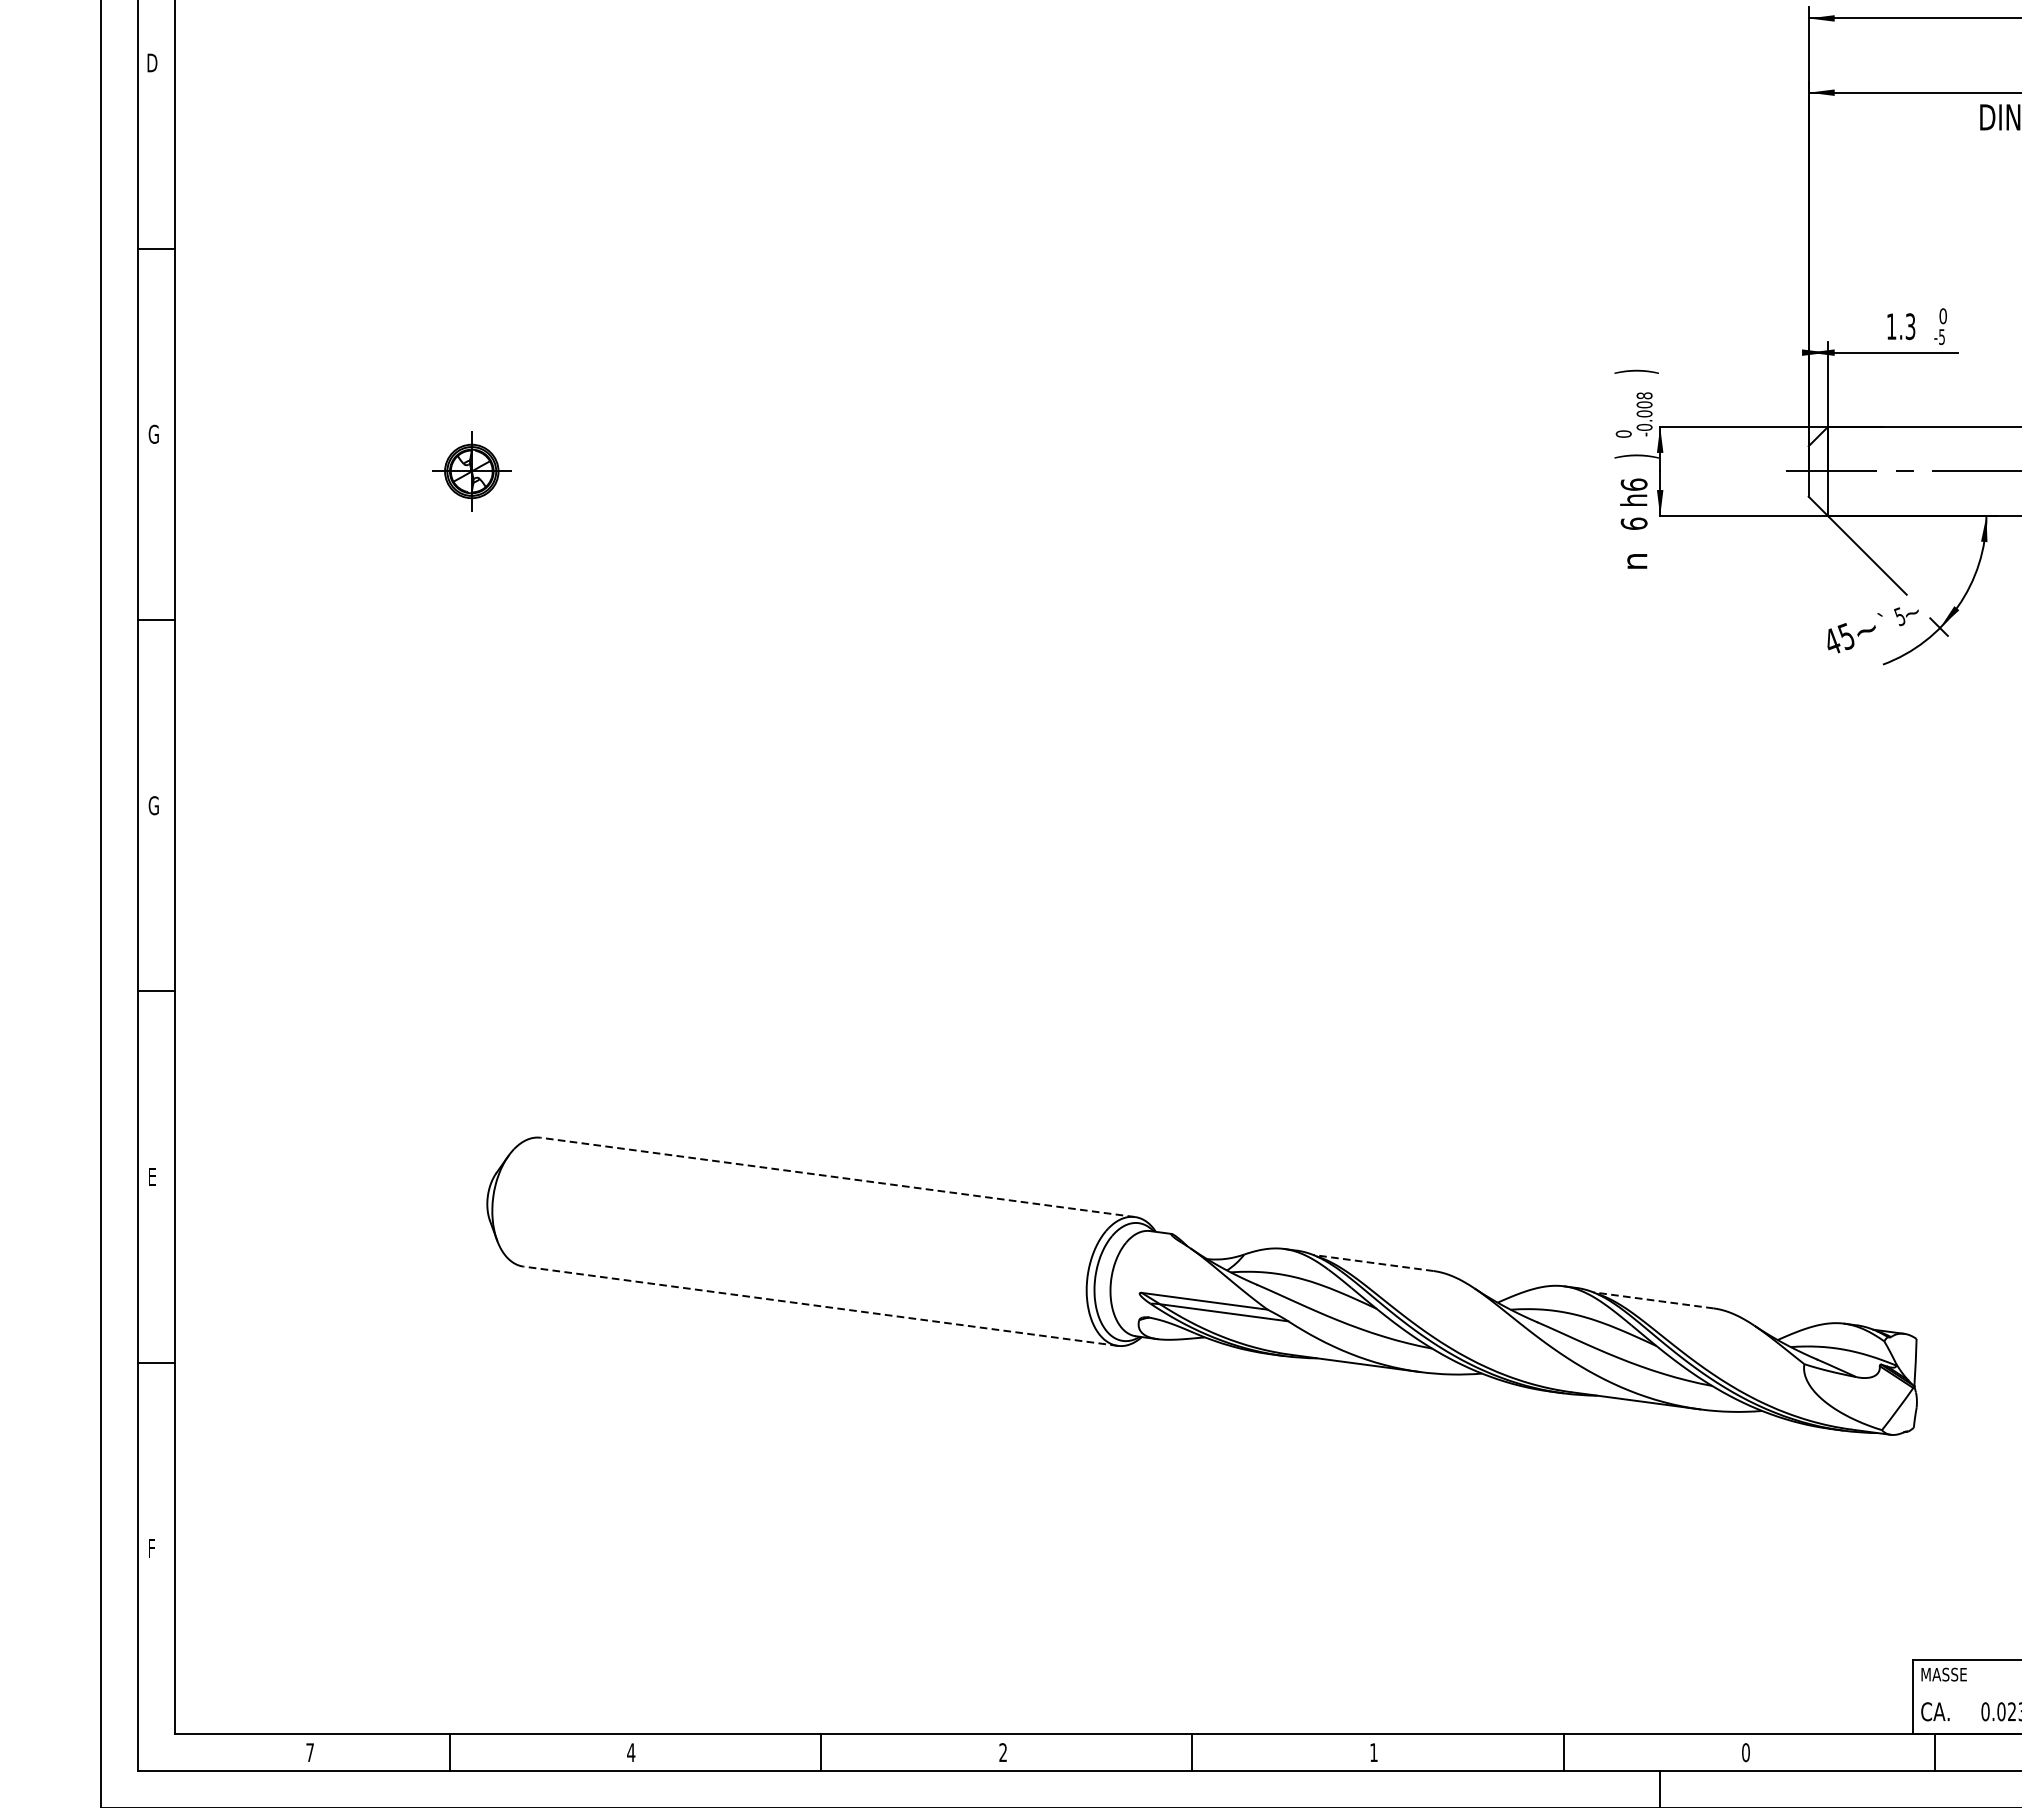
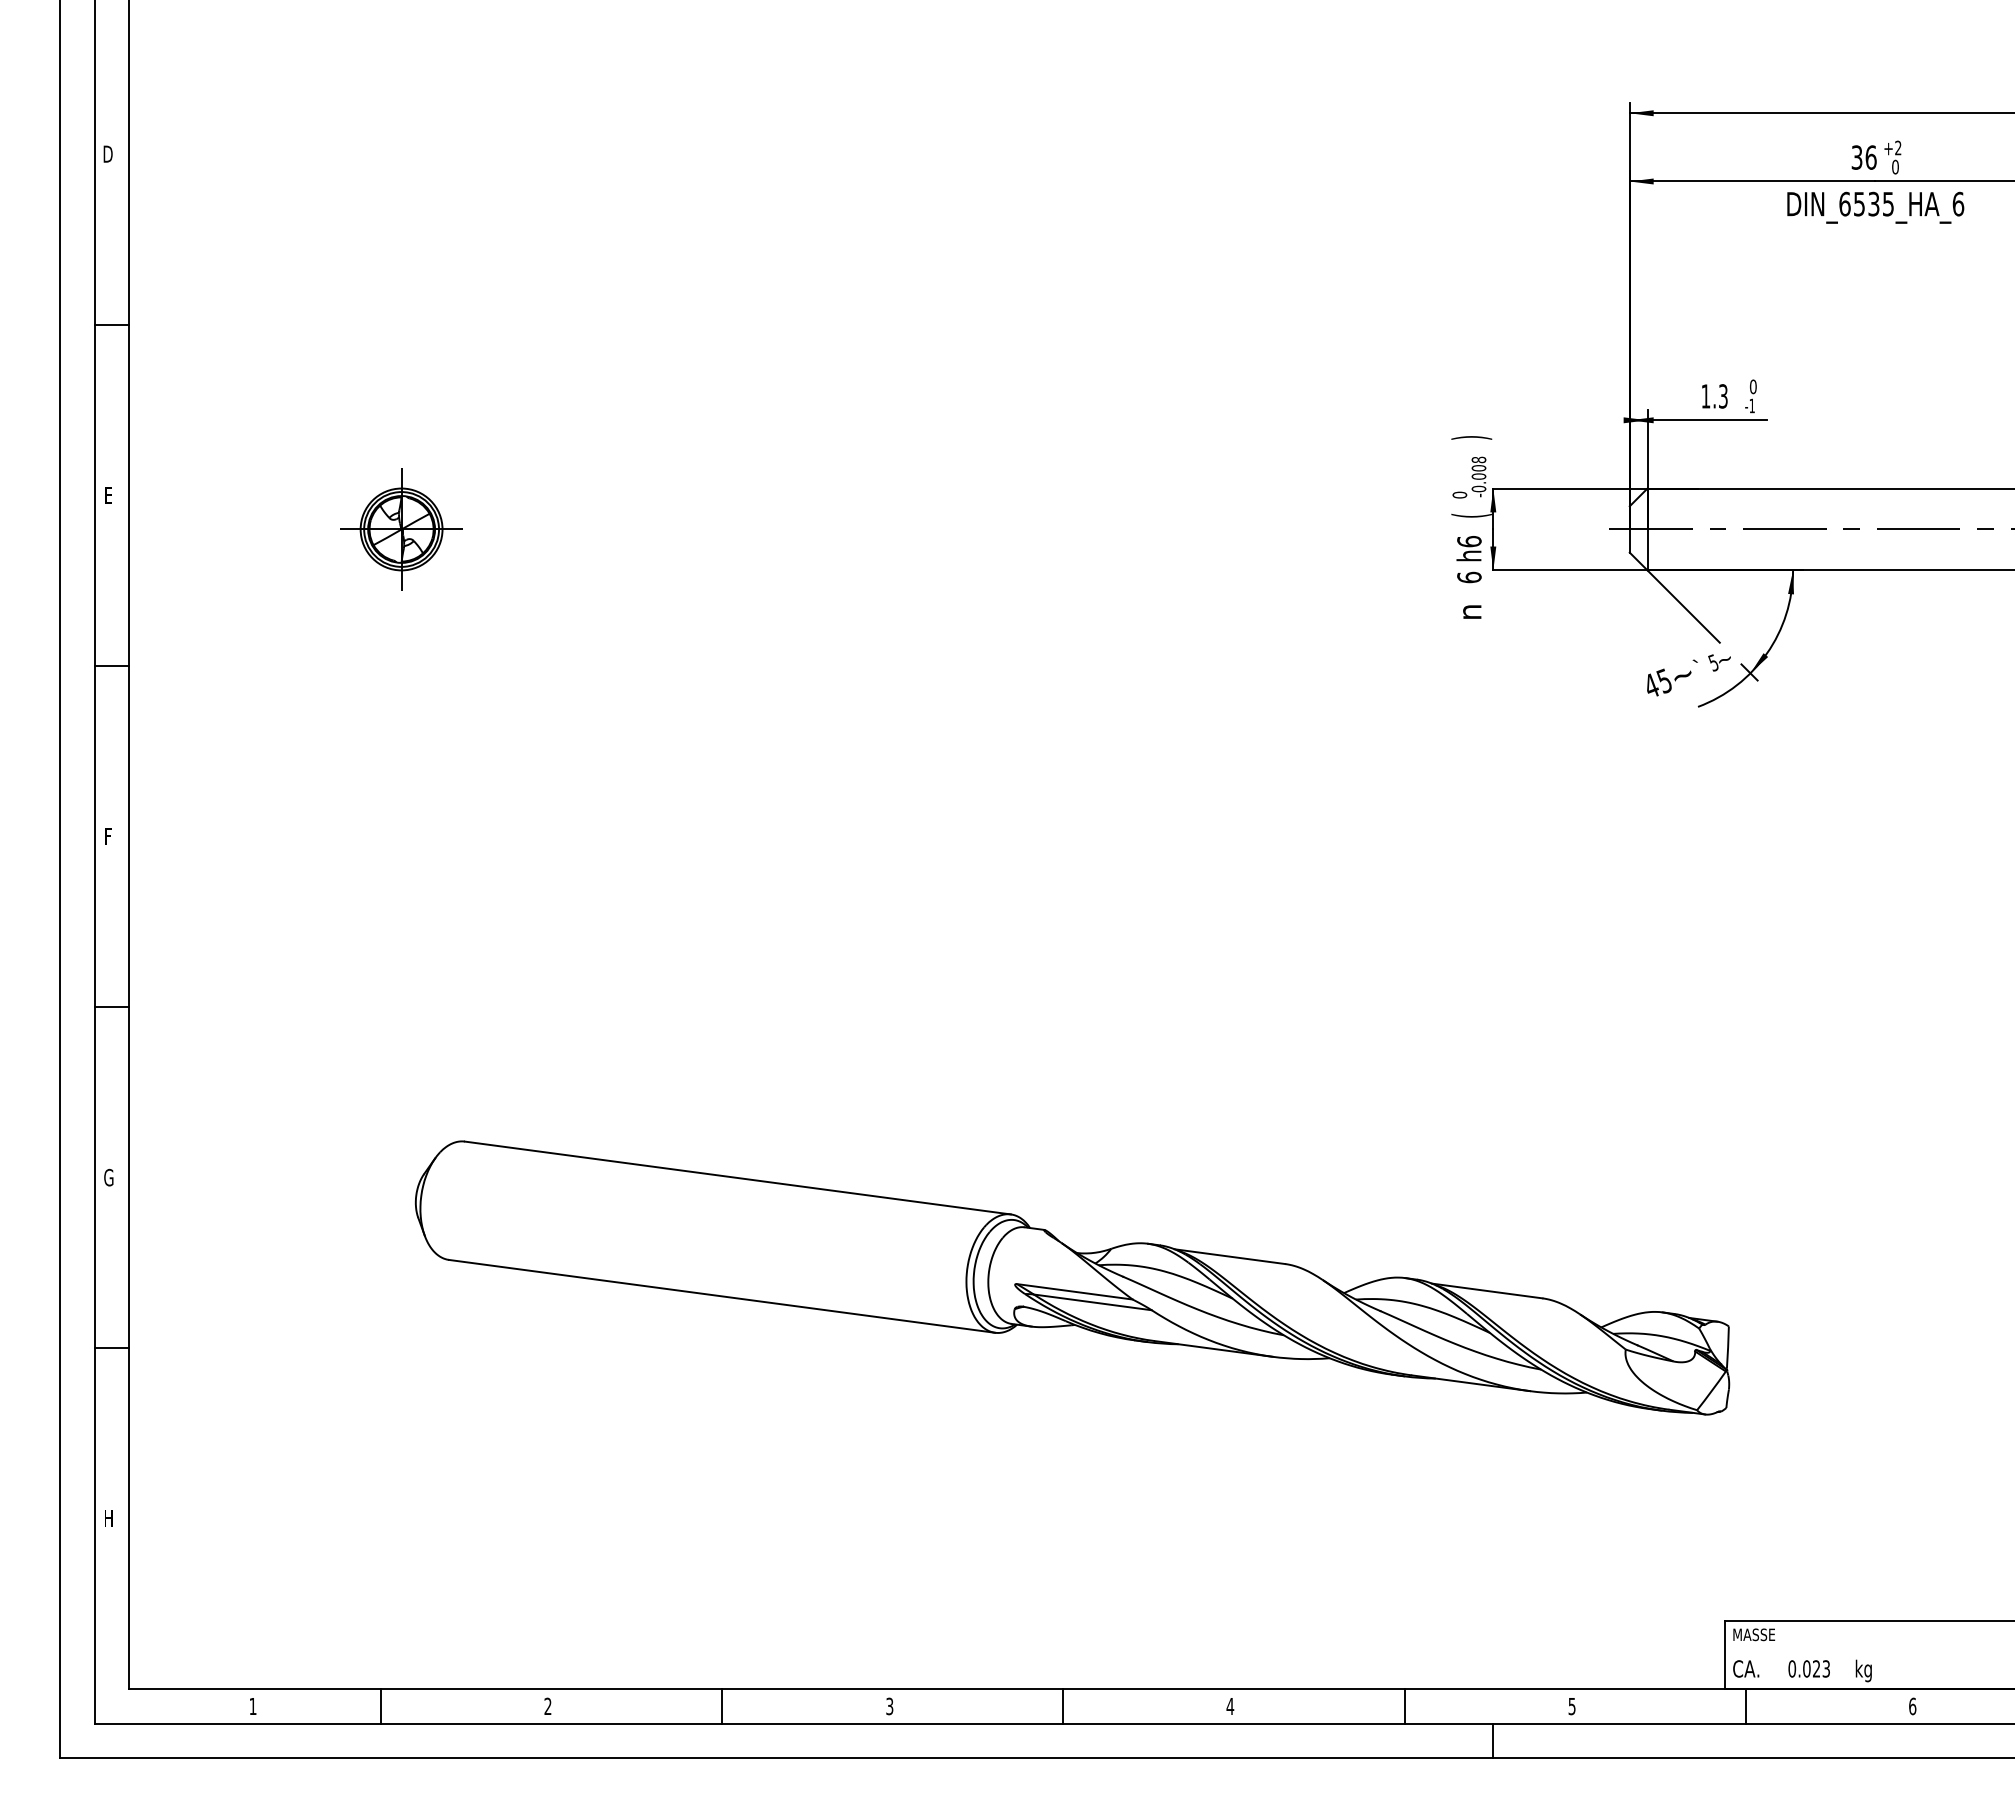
text: (1941, 336) -> (1751, 405), -5 -> -1
text: (153, 434) -> (109, 495), G -> E
text: (1636, 456) -> (1471, 515), ) -> (
part: (471, 471) -> (401, 529), size x1.67
text: (153, 805) -> (109, 836), G -> F
text: (152, 1176) -> (108, 1177), E -> G
line: (837, 1176) -> (737, 1177), dashed -> solid
line: (1373, 1262) -> (1229, 1256), dashed -> solid
line: (1653, 1299) -> (1487, 1290), dashed -> solid
line: (820, 1306) -> (721, 1296), dashed -> solid
text: (153, 1548) -> (109, 1518), F -> H
text: (630, 1751) -> (547, 1705), 4 -> 2
text: (309, 1752) -> (252, 1706), 7 -> 1
text: (1002, 1752) -> (889, 1706), 2 -> 3
text: (1374, 1752) -> (1230, 1706), 1 -> 4
text: (1745, 1752) -> (1571, 1706), 0 -> 5

